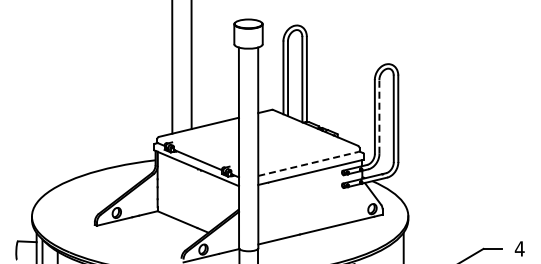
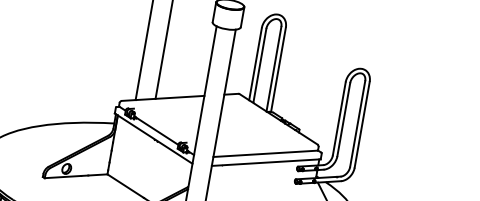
line: (379, 116) -> (343, 119), dashed -> solid
line: (308, 163) -> (265, 153), dashed -> solid

